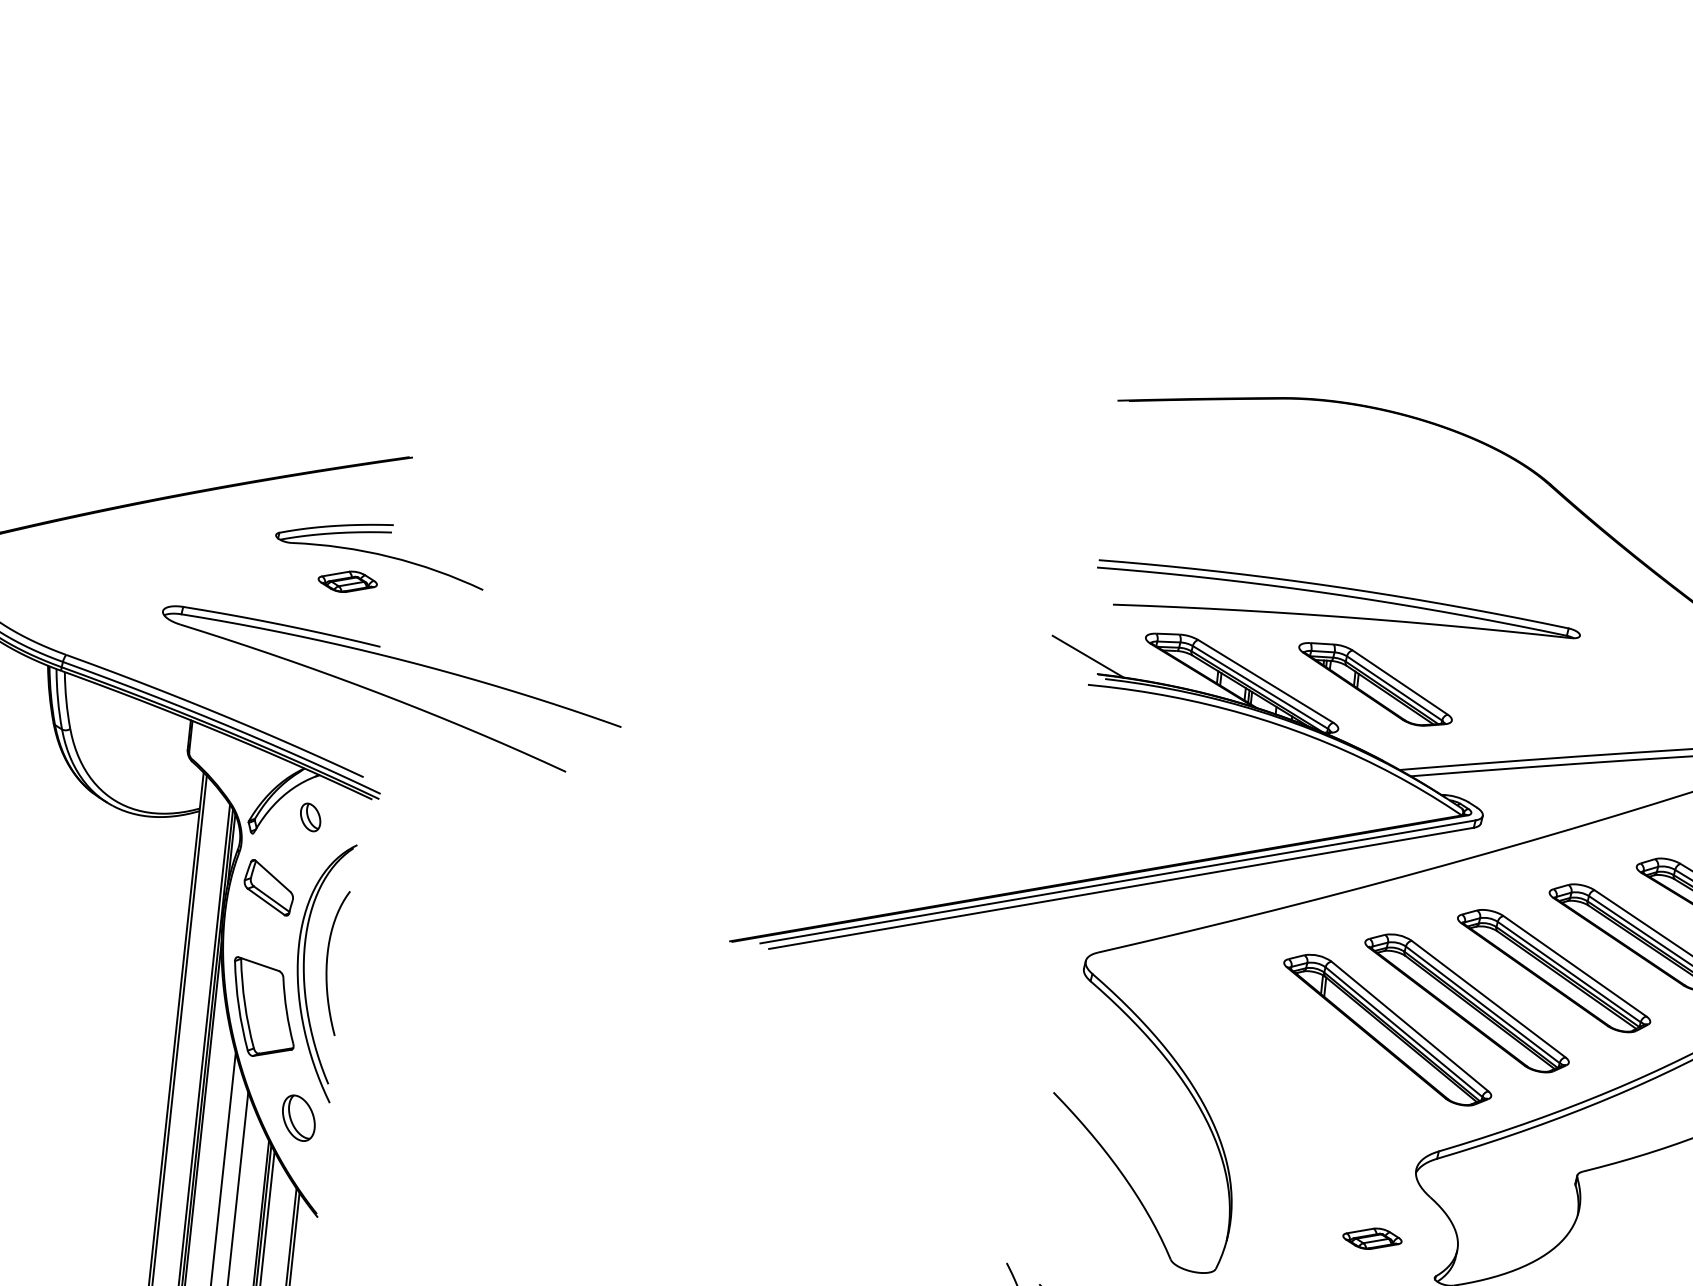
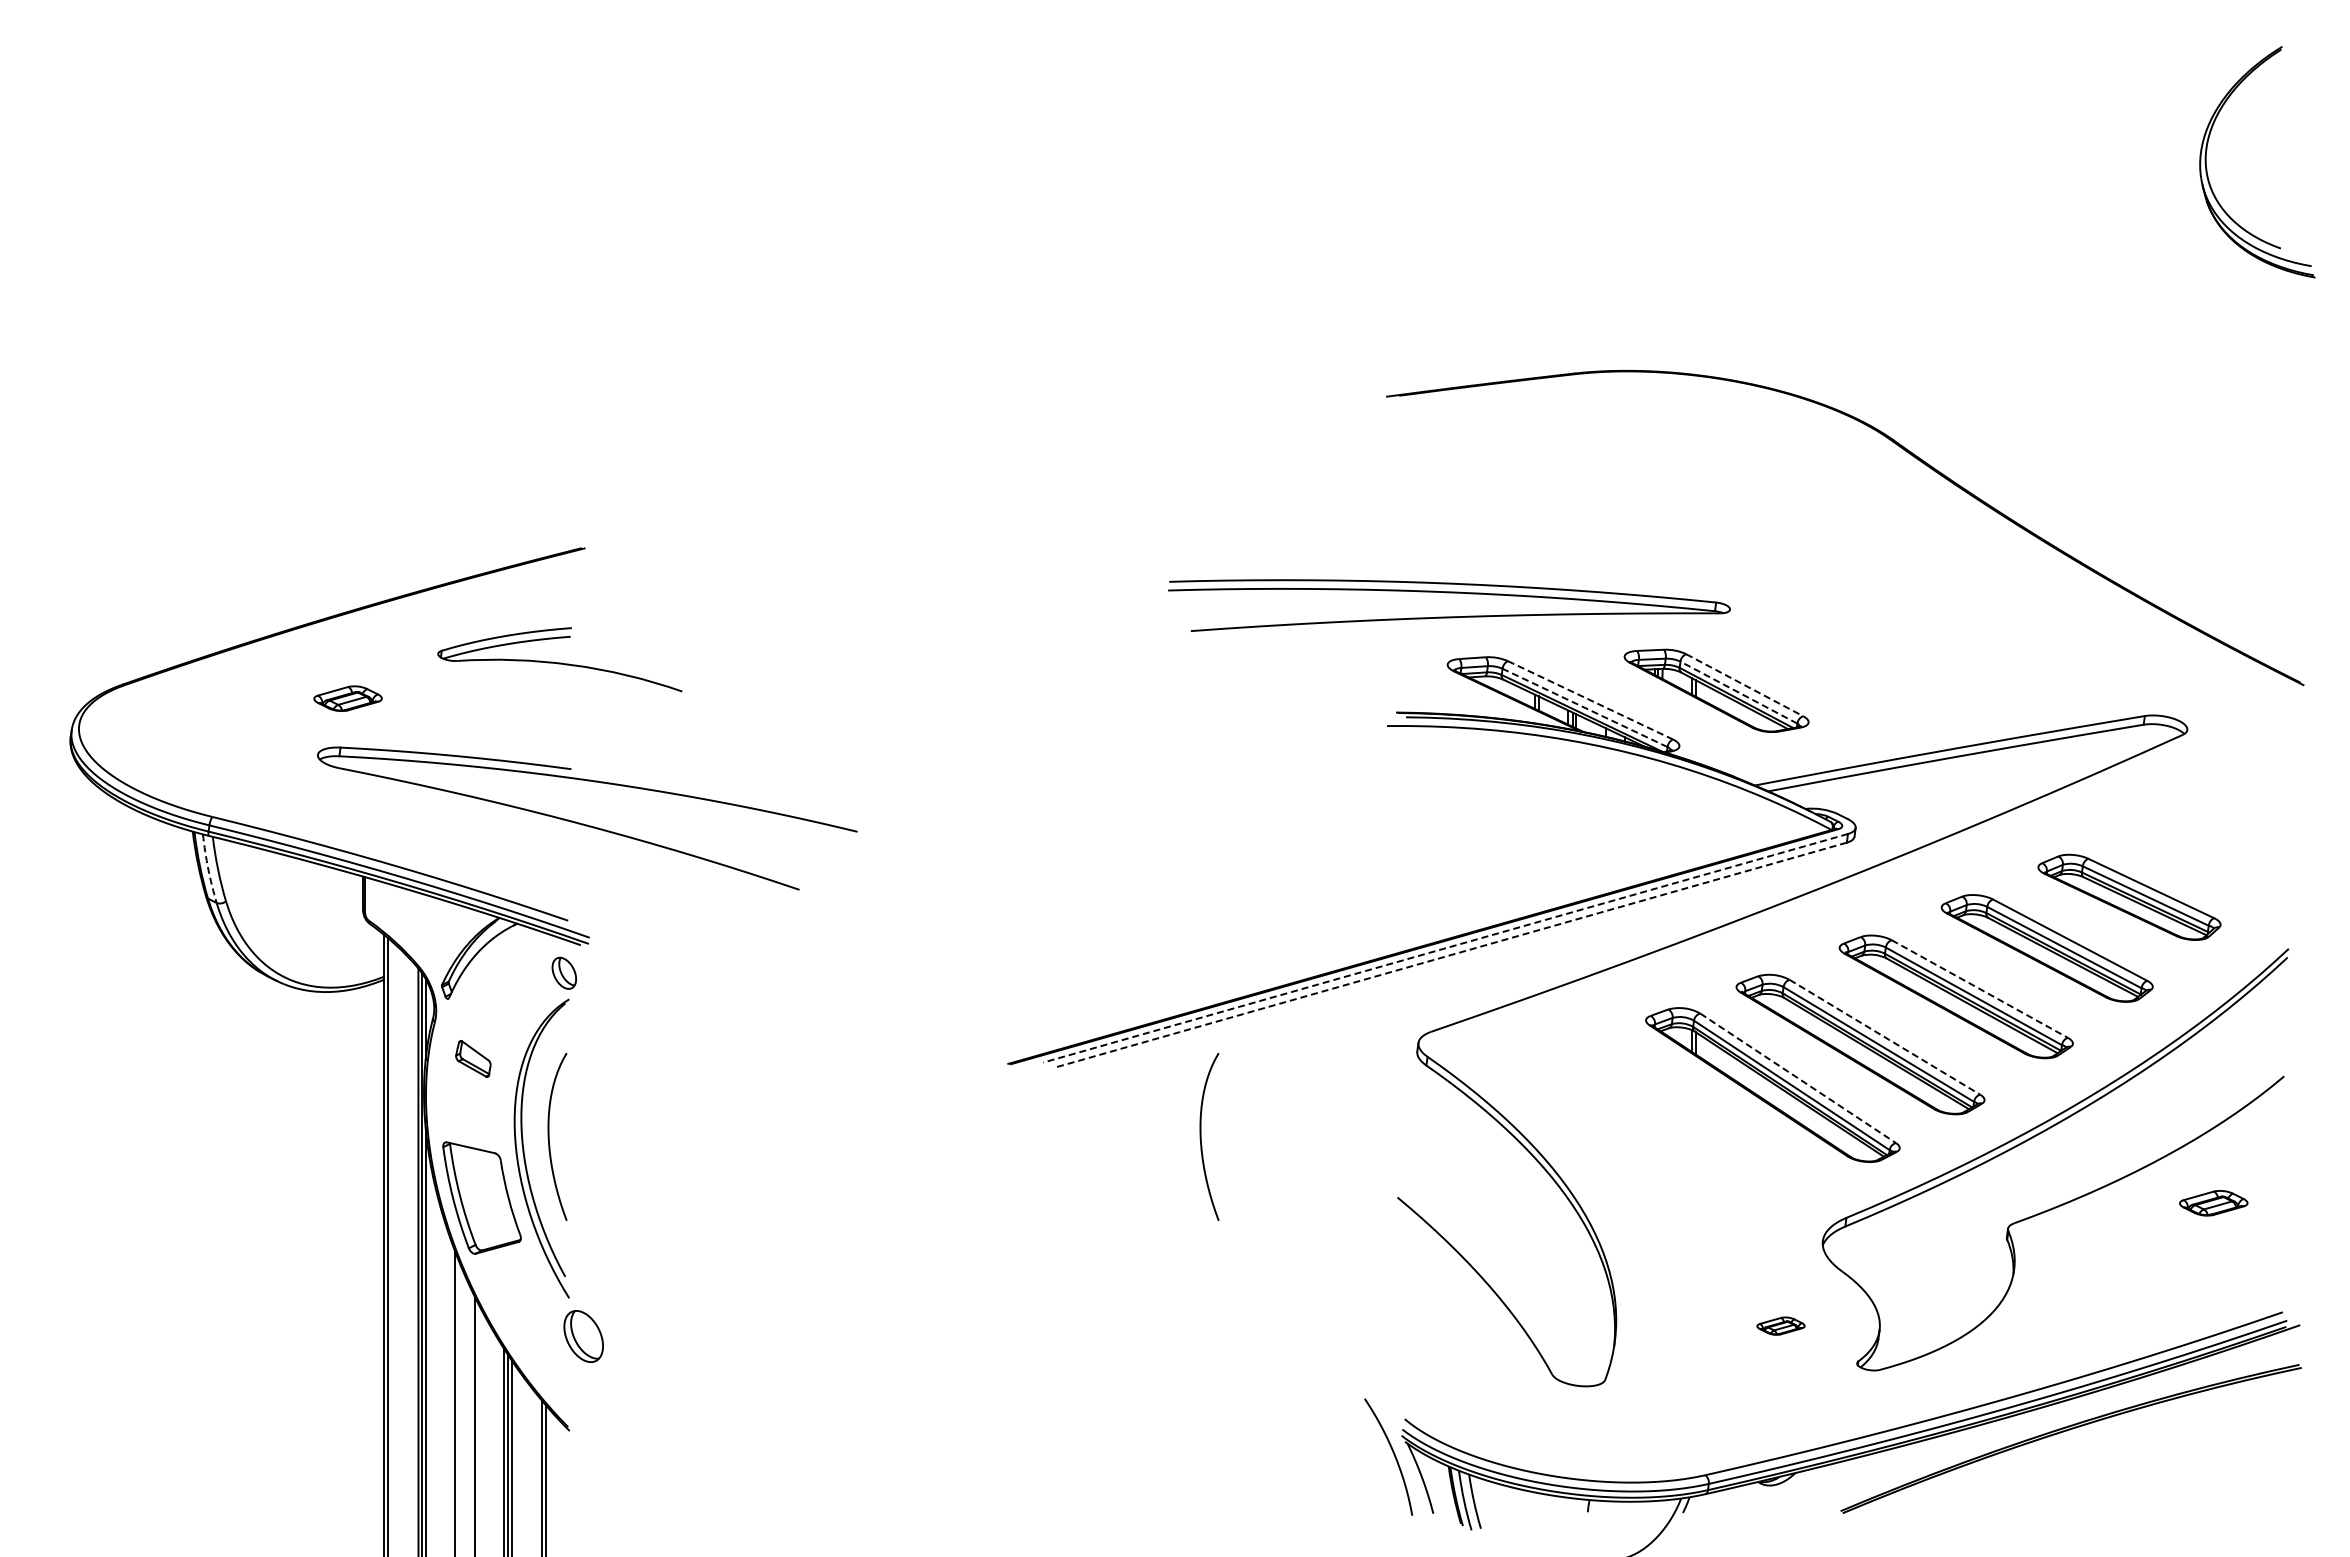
part: (347, 581) -> (347, 698), moved
part: (1337, 615) -> (1449, 616), moved
line: (1087, 656) -> (1383, 693), removed
line: (1265, 681) -> (1590, 700), solid -> dashed
line: (1400, 682) -> (1745, 685), solid -> dashed
line: (1259, 687) -> (1584, 707), solid -> dashed
line: (1394, 688) -> (1738, 692), solid -> dashed
arc: (58, 699) -> (208, 868), solid -> dashed
part: (309, 816) -> (563, 972), moved
line: (1117, 882) -> (1445, 948), solid -> dashed
part: (269, 887) -> (473, 1058), size x0.6
line: (1120, 888) -> (1449, 955), solid -> dashed
line: (1574, 966) -> (1979, 989), solid -> dashed
line: (1489, 999) -> (1885, 1037), solid -> dashed
curve: (890, 1021) -> (1201, 1136), added
line: (1410, 1026) -> (1798, 1078), solid -> dashed
part: (298, 1118) -> (583, 1336), moved
part: (1372, 1238) -> (1780, 1325), size x0.7

